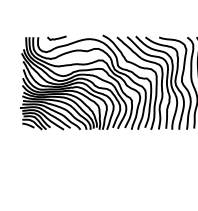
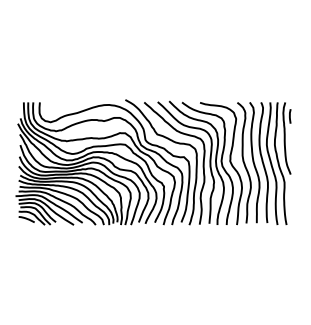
curve: (56, 38) -> (64, 103), removed

